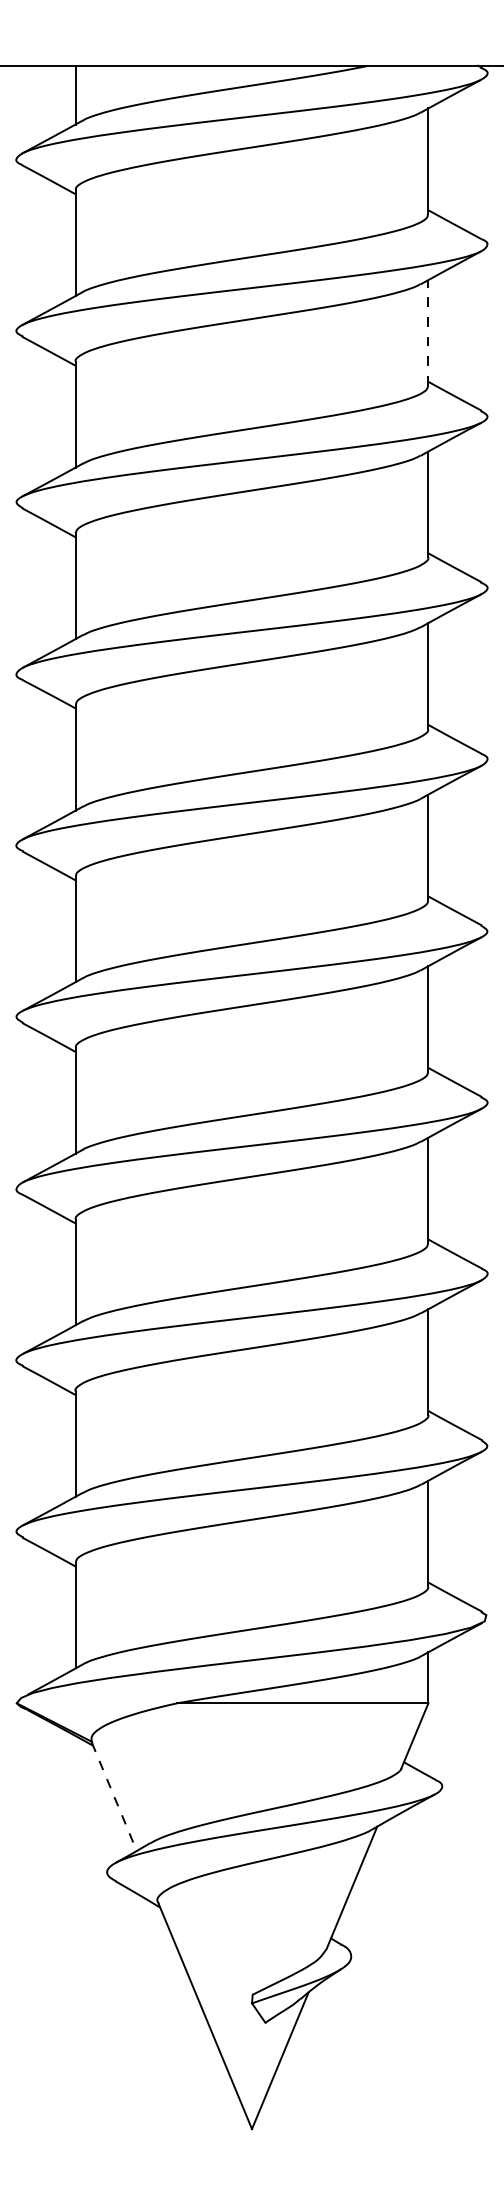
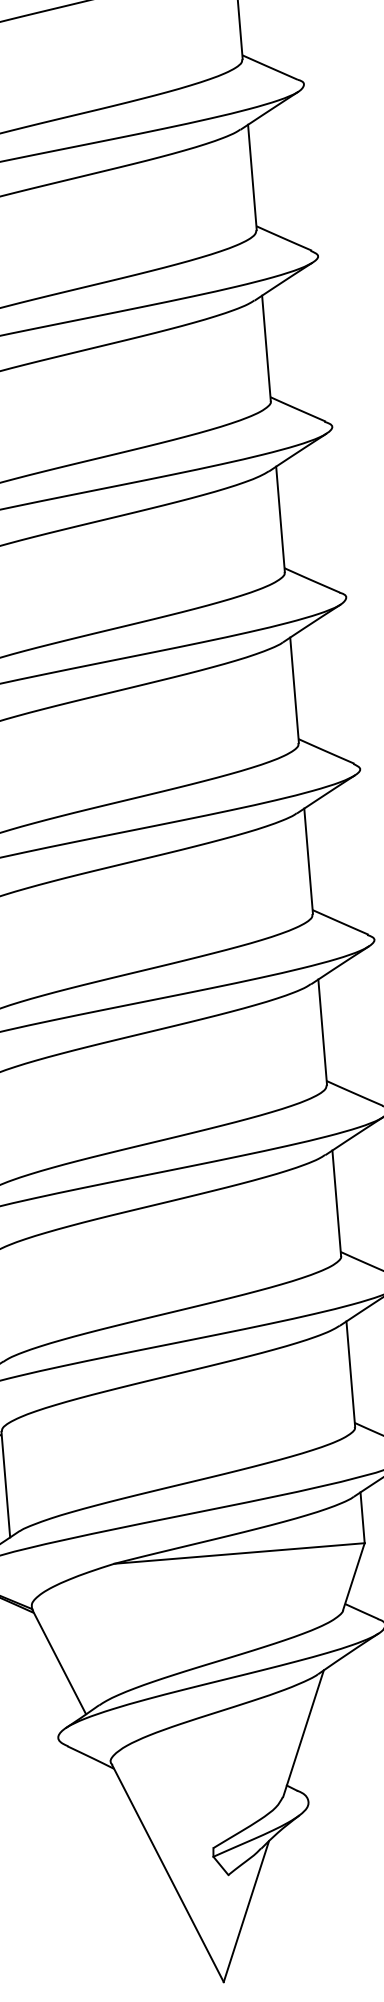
line: (428, 332) -> (252, 177), dashed -> solid
line: (114, 1797) -> (59, 1662), dashed -> solid

